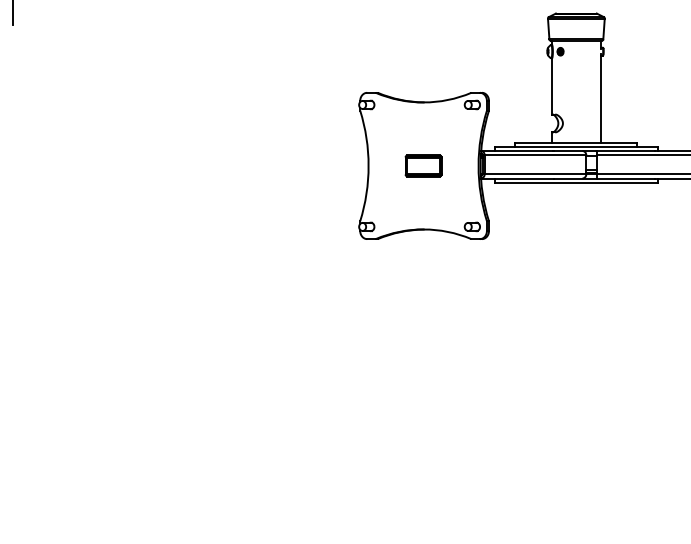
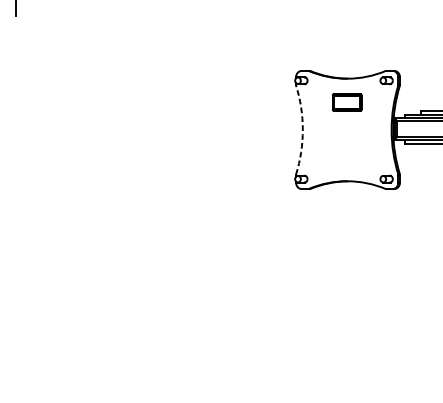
arc: (368, 165) -> (302, 129), solid -> dashed
part: (423, 165) -> (347, 102), moved

